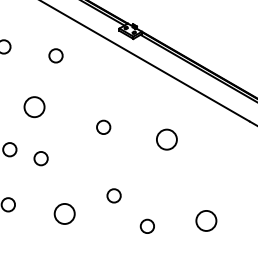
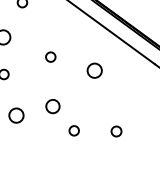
circle: (113, 195) -> (52, 106), size x1.4
circle: (206, 220) -> (116, 131), size x0.7

